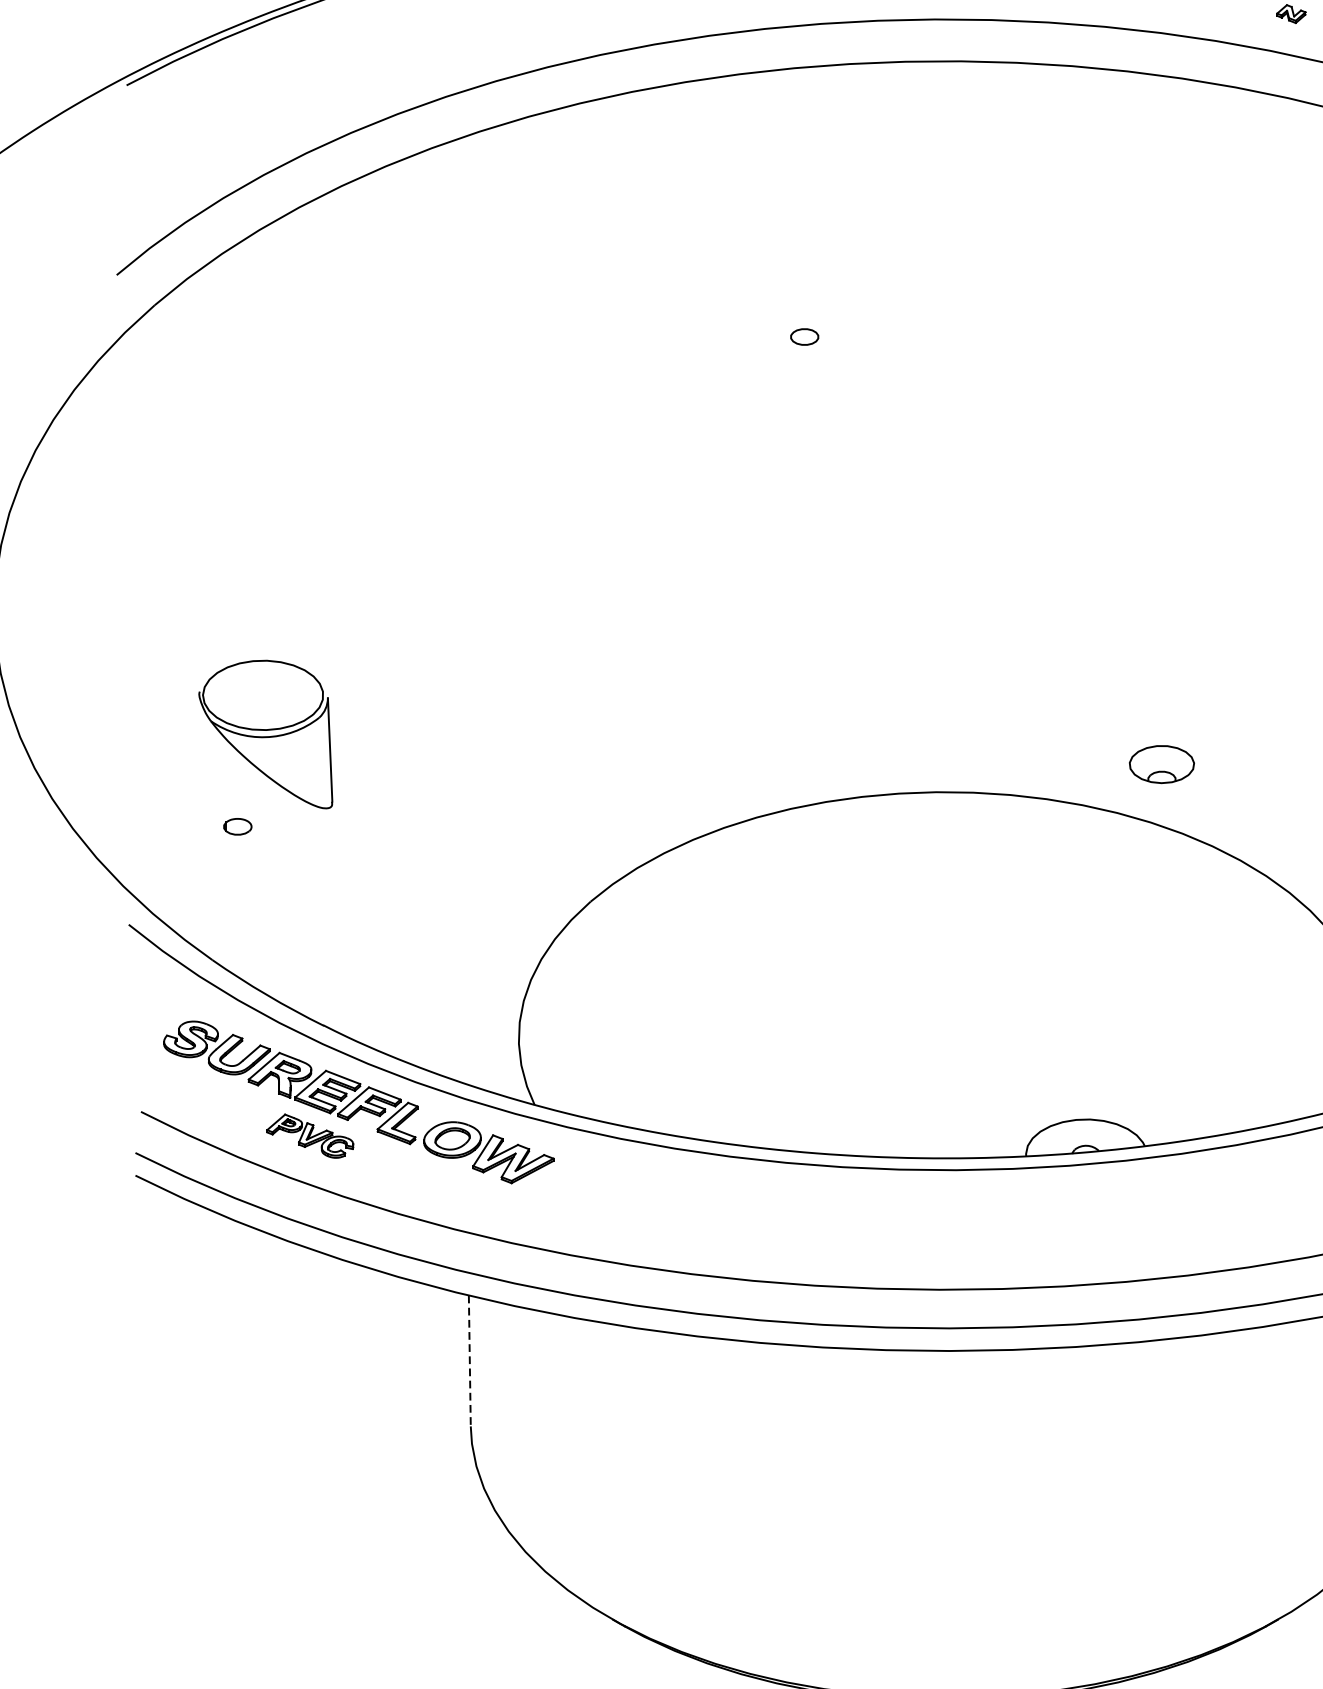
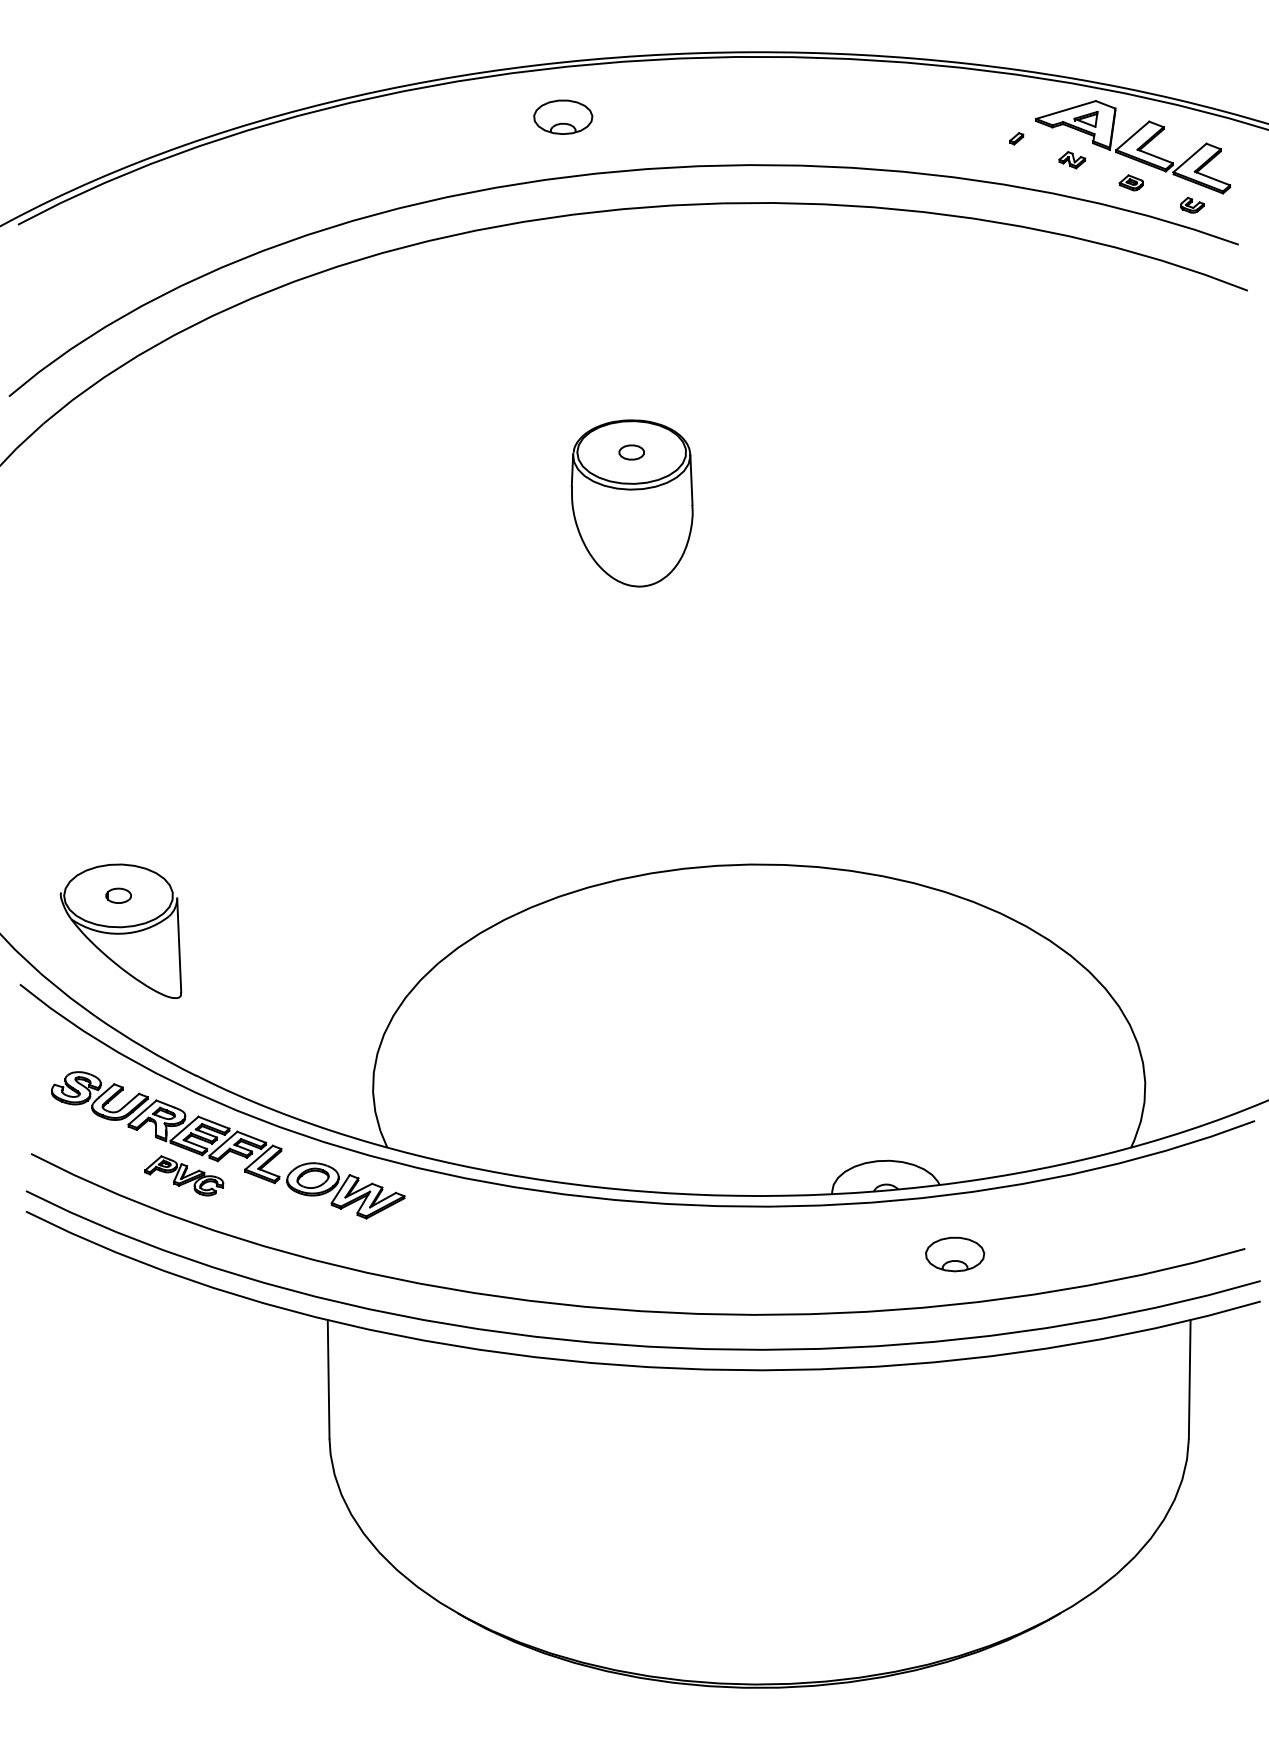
part: (804, 393) -> (631, 503), added
part: (265, 733) -> (120, 930), moved
part: (1162, 764) -> (955, 1254), moved
line: (469, 1361) -> (328, 1379), dashed -> solid

